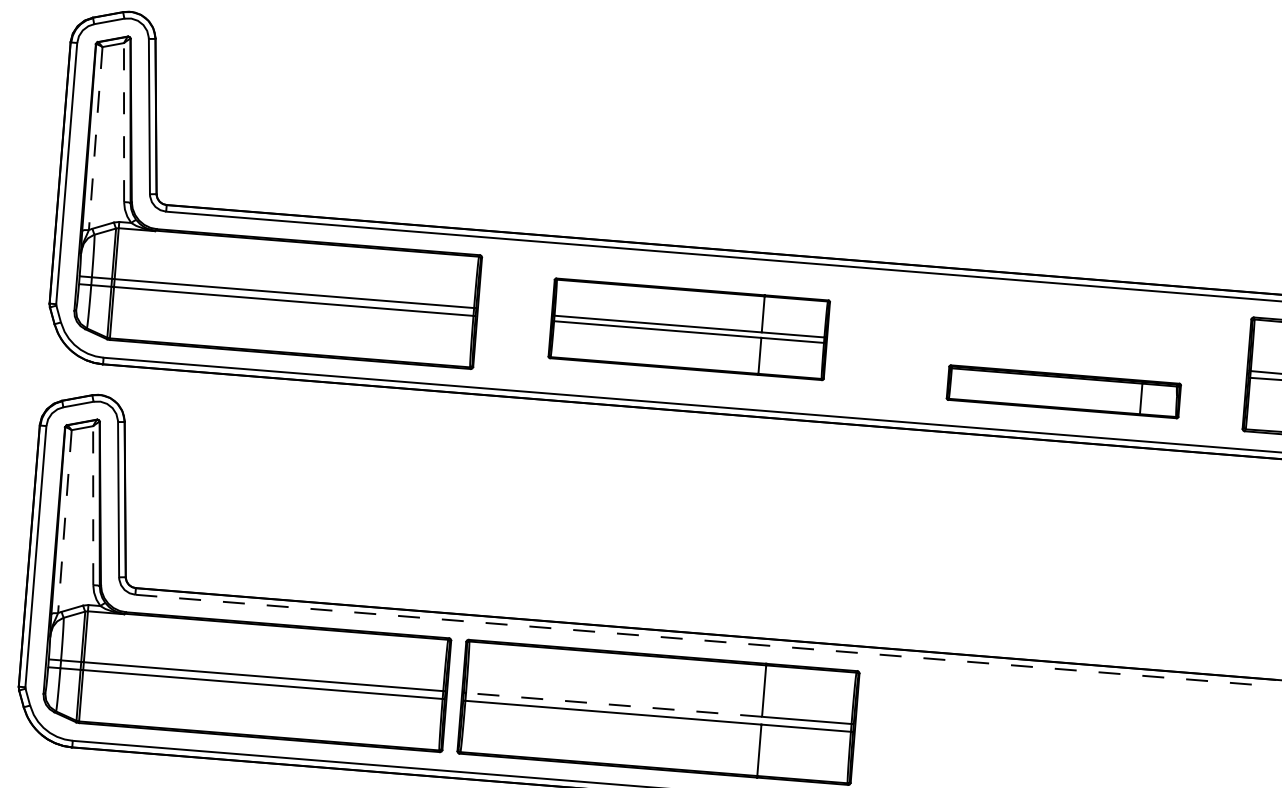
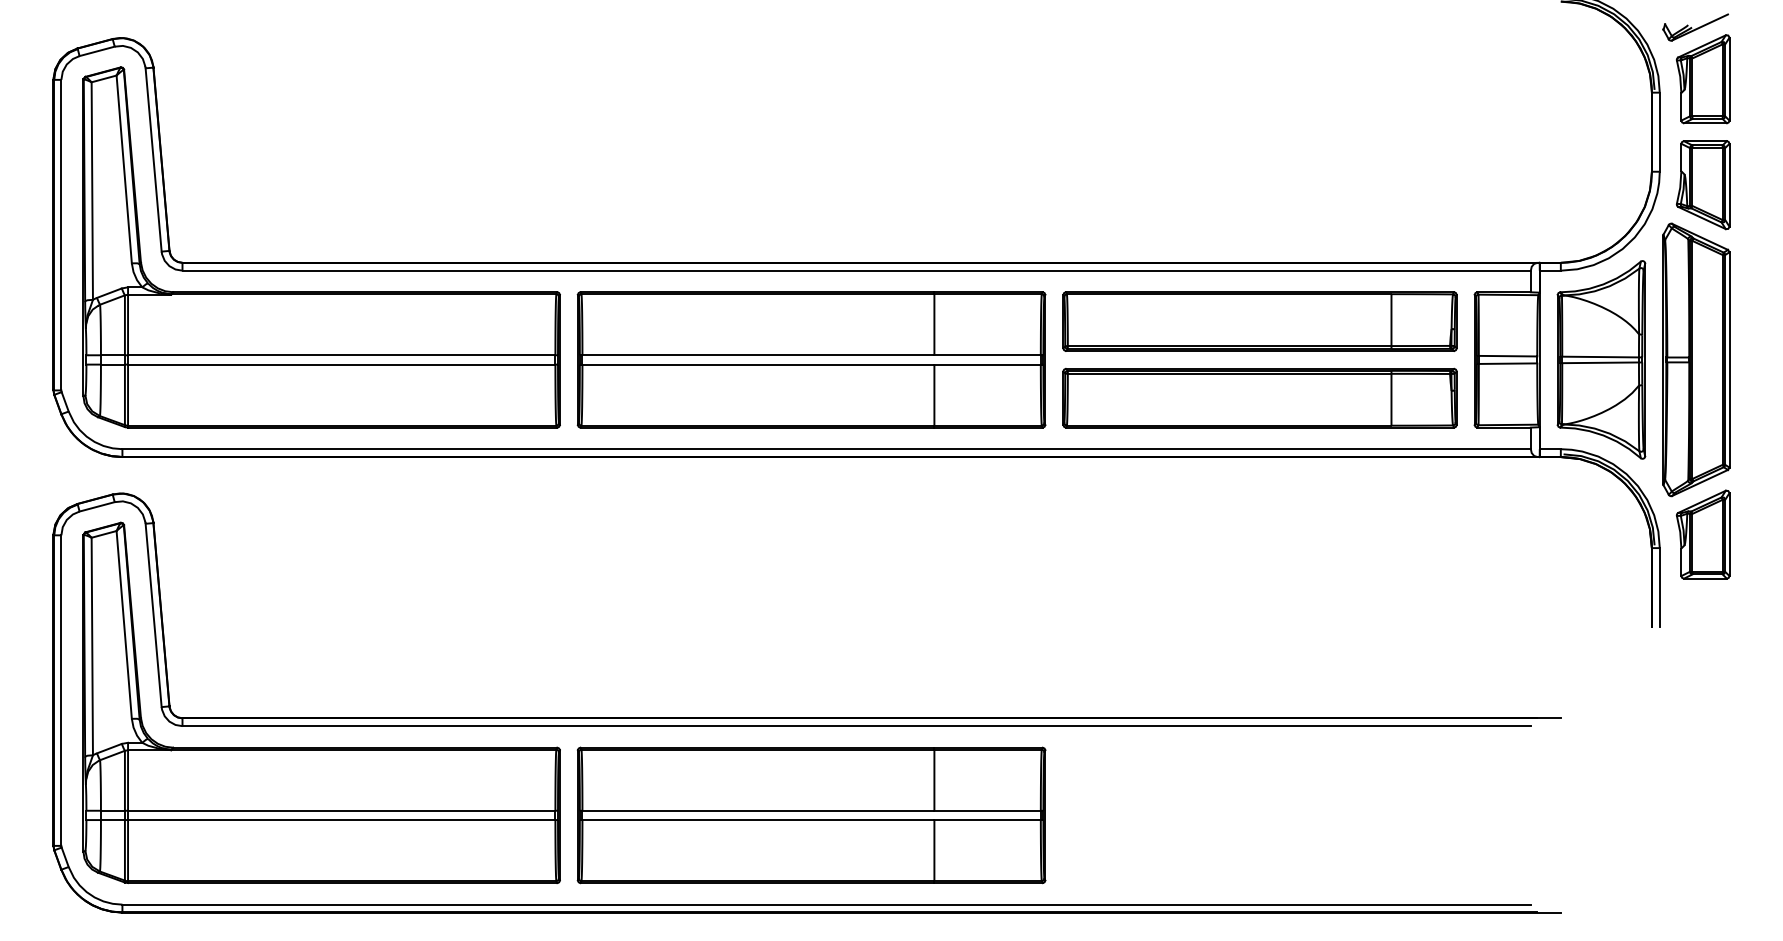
line: (124, 121) -> (124, 168), dashed -> solid
line: (95, 138) -> (92, 191), dashed -> solid
part: (1068, 327) -> (1259, 321), added
part: (689, 328) -> (811, 359), size x1.43
part: (1063, 391) -> (1259, 397), size x1.43
line: (93, 505) -> (124, 624), dashed -> solid
line: (65, 521) -> (92, 646), dashed -> solid
line: (703, 640) -> (857, 726), dashed -> solid
line: (614, 704) -> (758, 810), dashed -> solid

